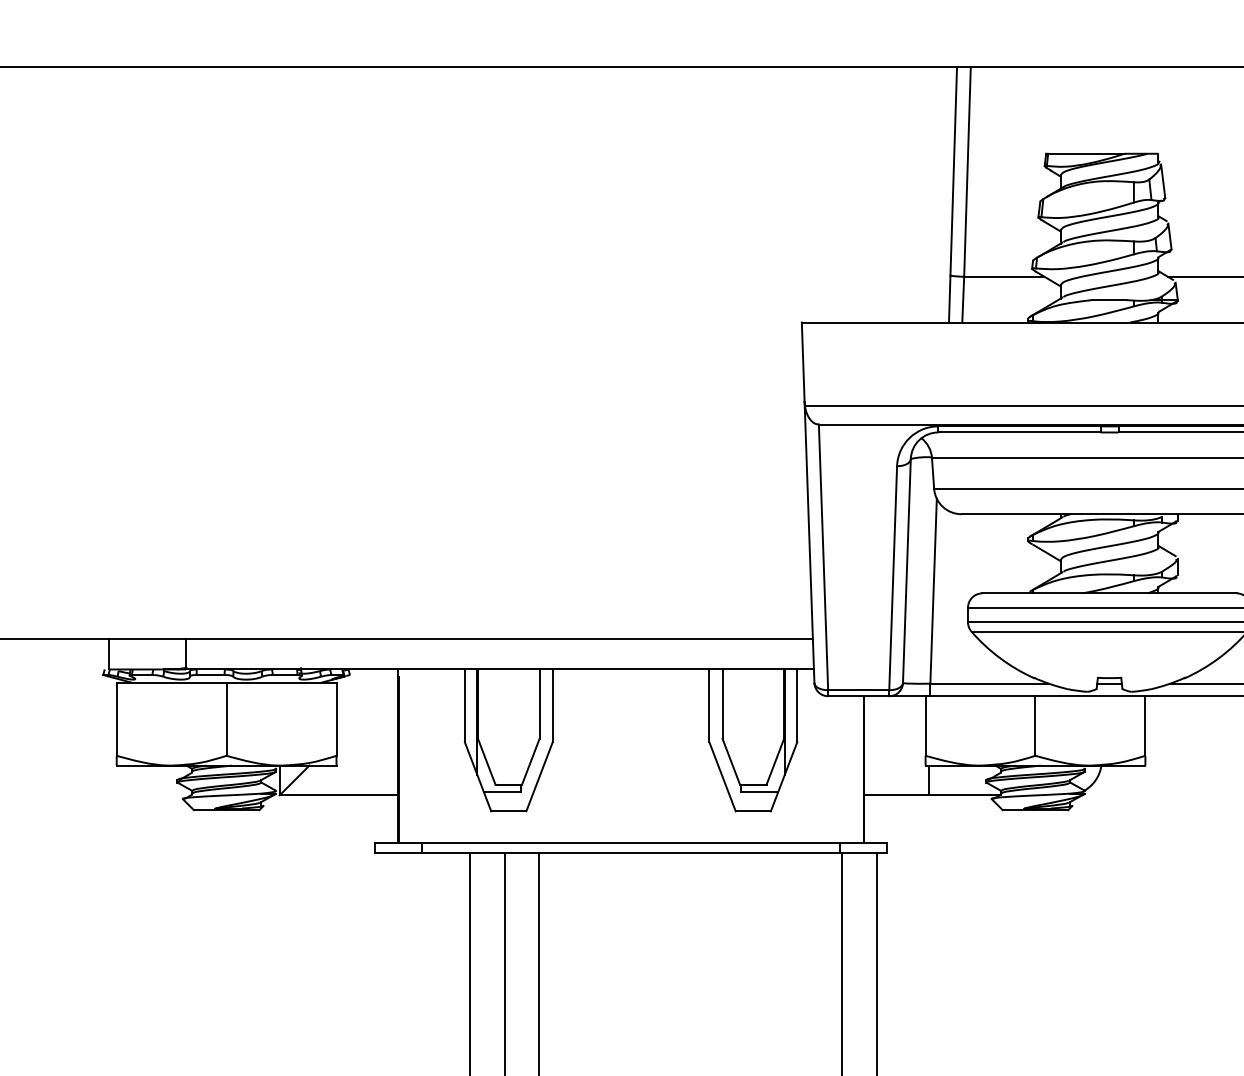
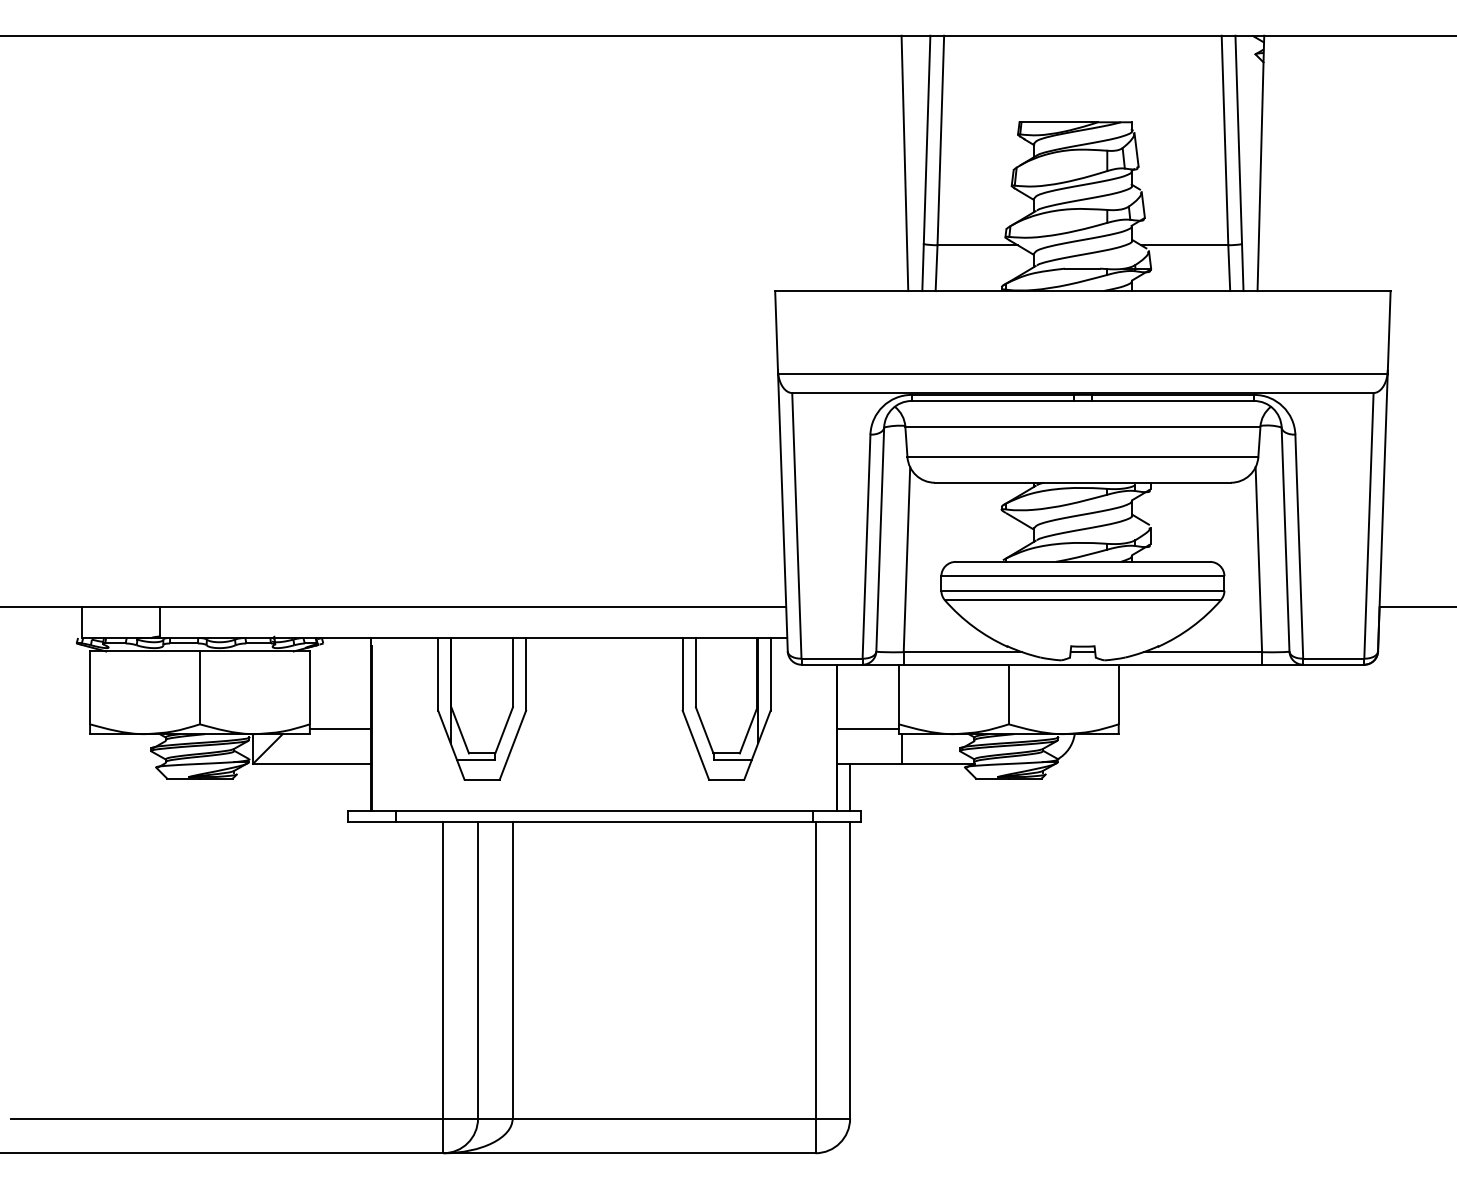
line: (931, 194) -> (904, 163), added
line: (367, 760) -> (340, 729), added
line: (894, 760) -> (867, 729), added
line: (877, 818) -> (850, 787), added

